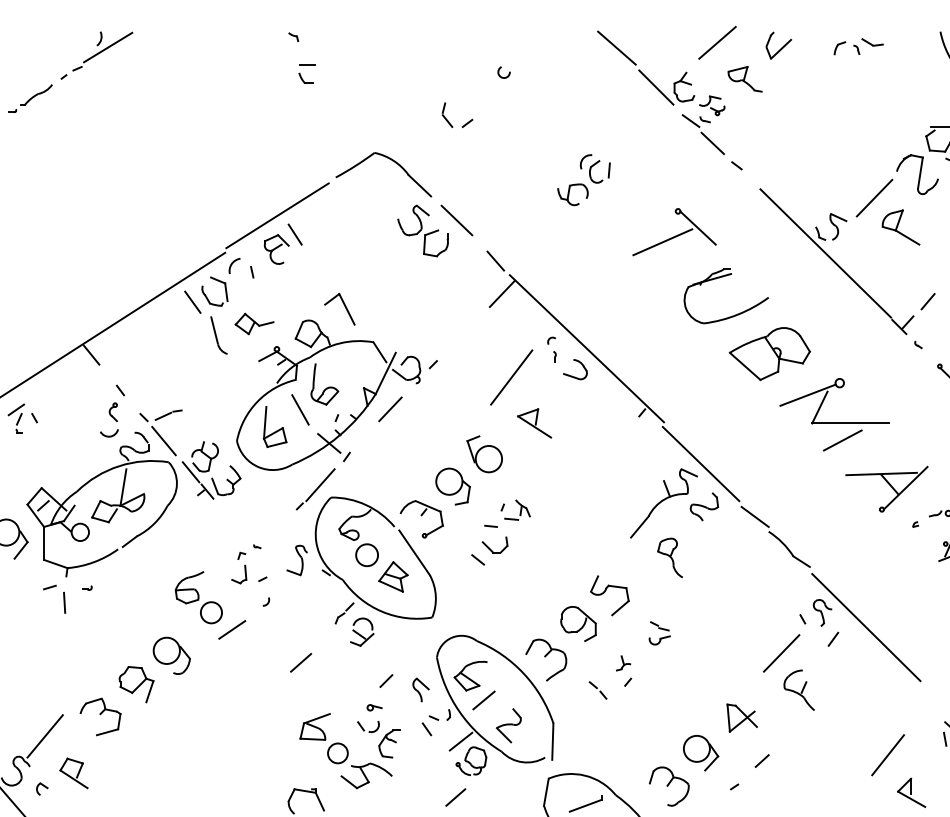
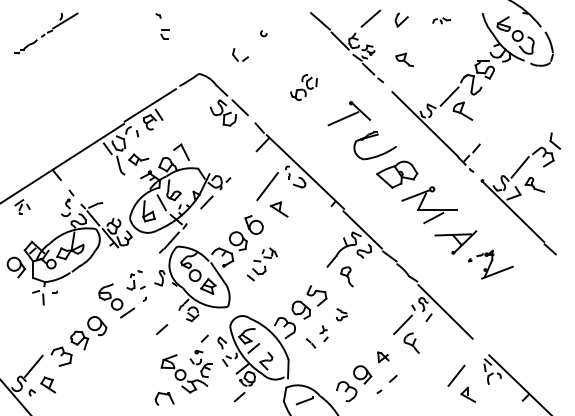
part: (858, 46) -> (441, 20), size x0.7
part: (744, 78) -> (404, 59), moved
part: (742, 718) -> (383, 357), size x0.7

